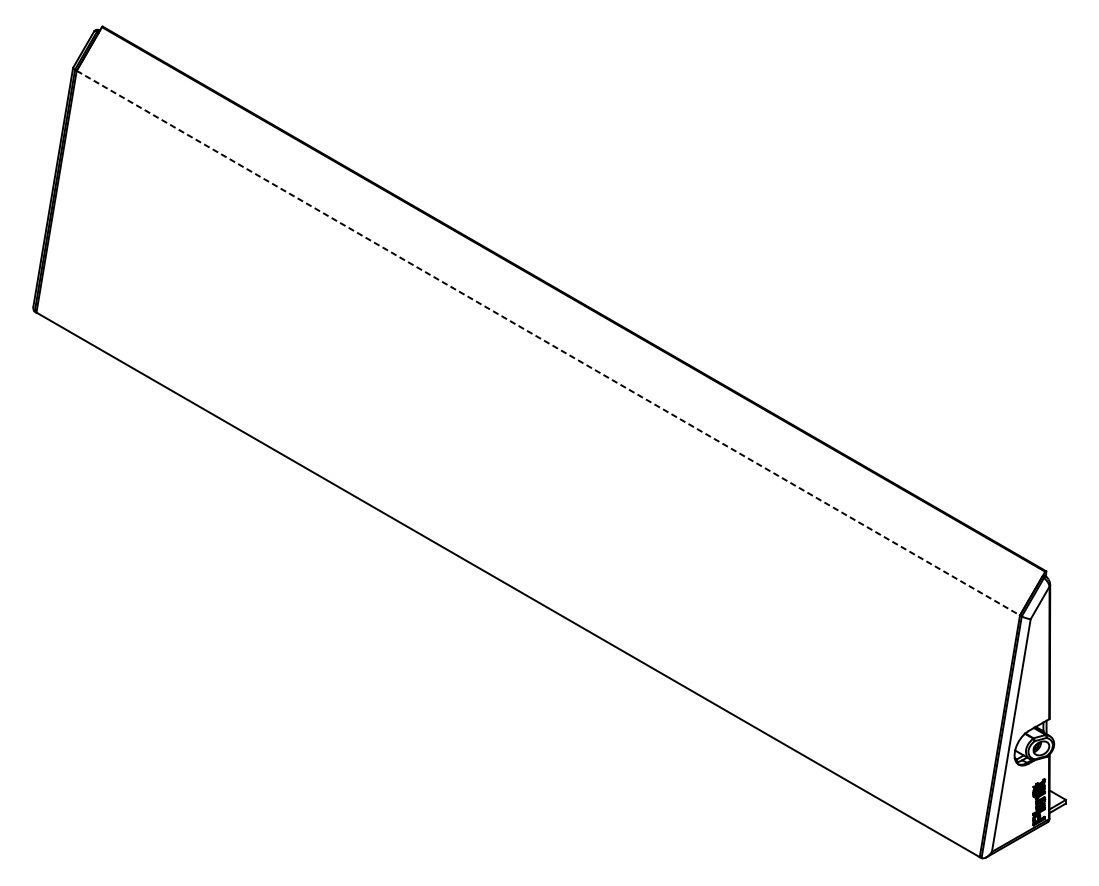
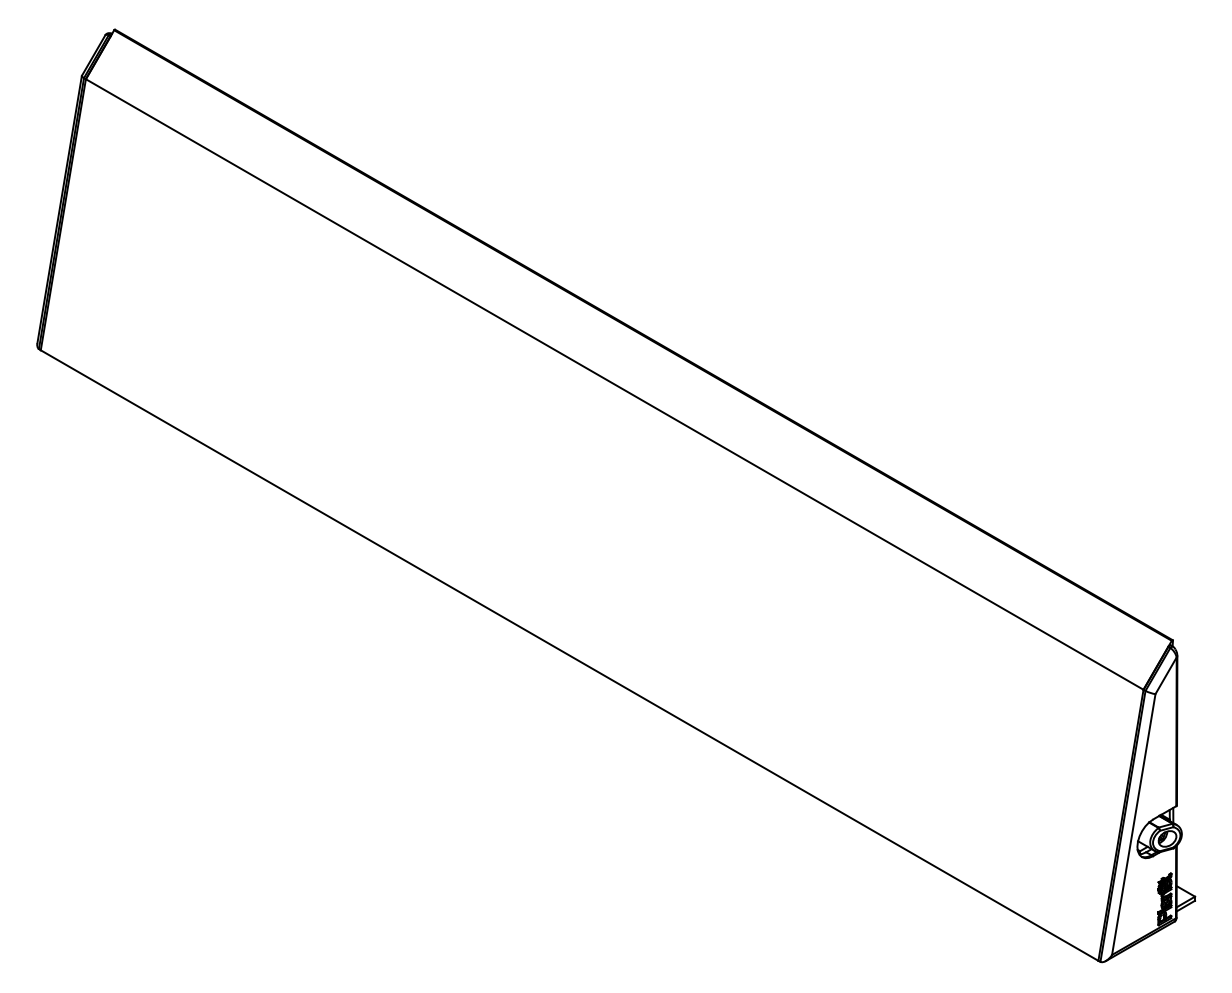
line: (548, 343) -> (614, 384), dashed -> solid

